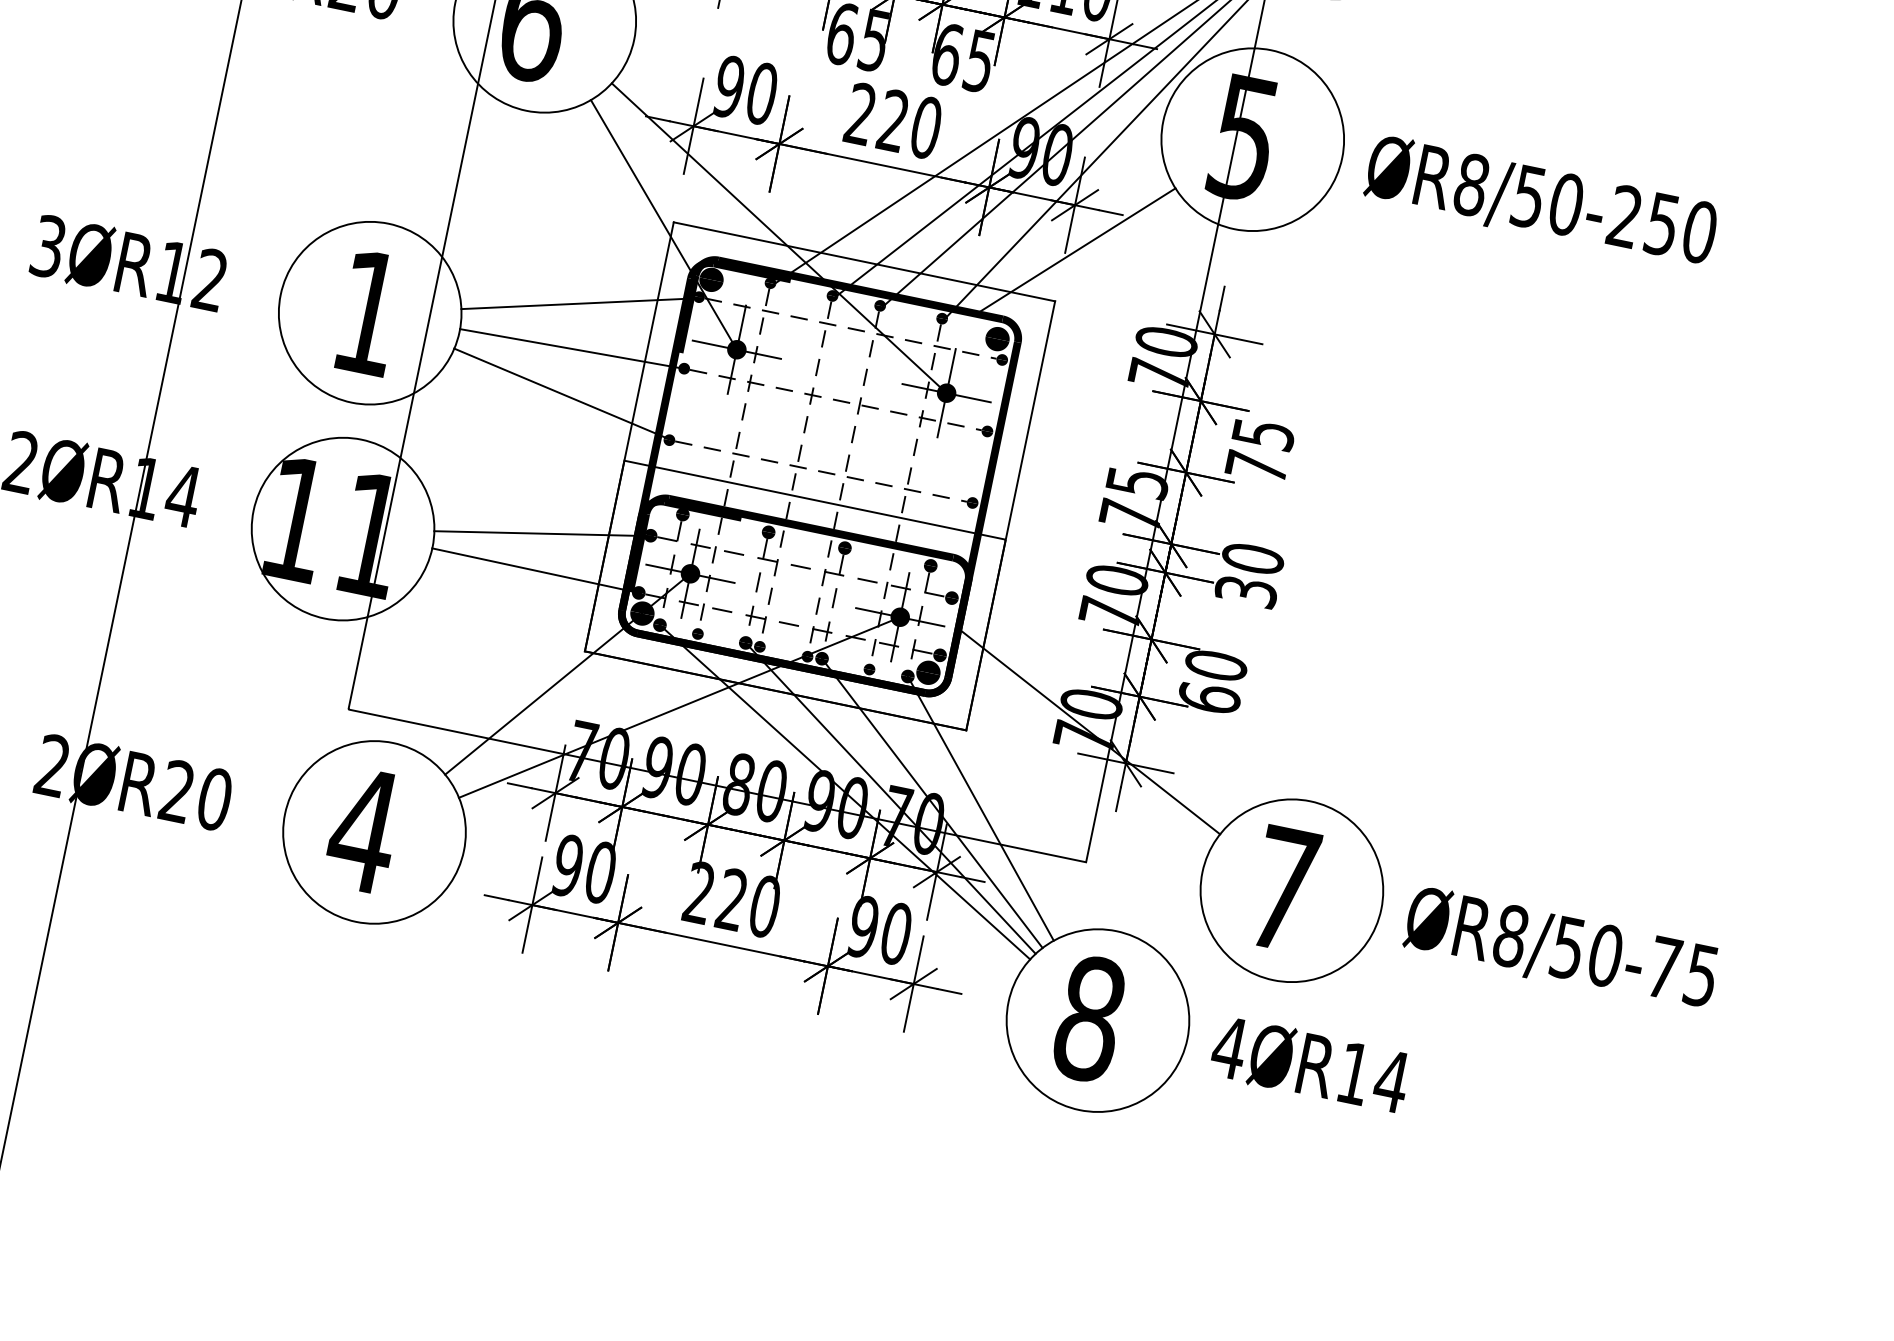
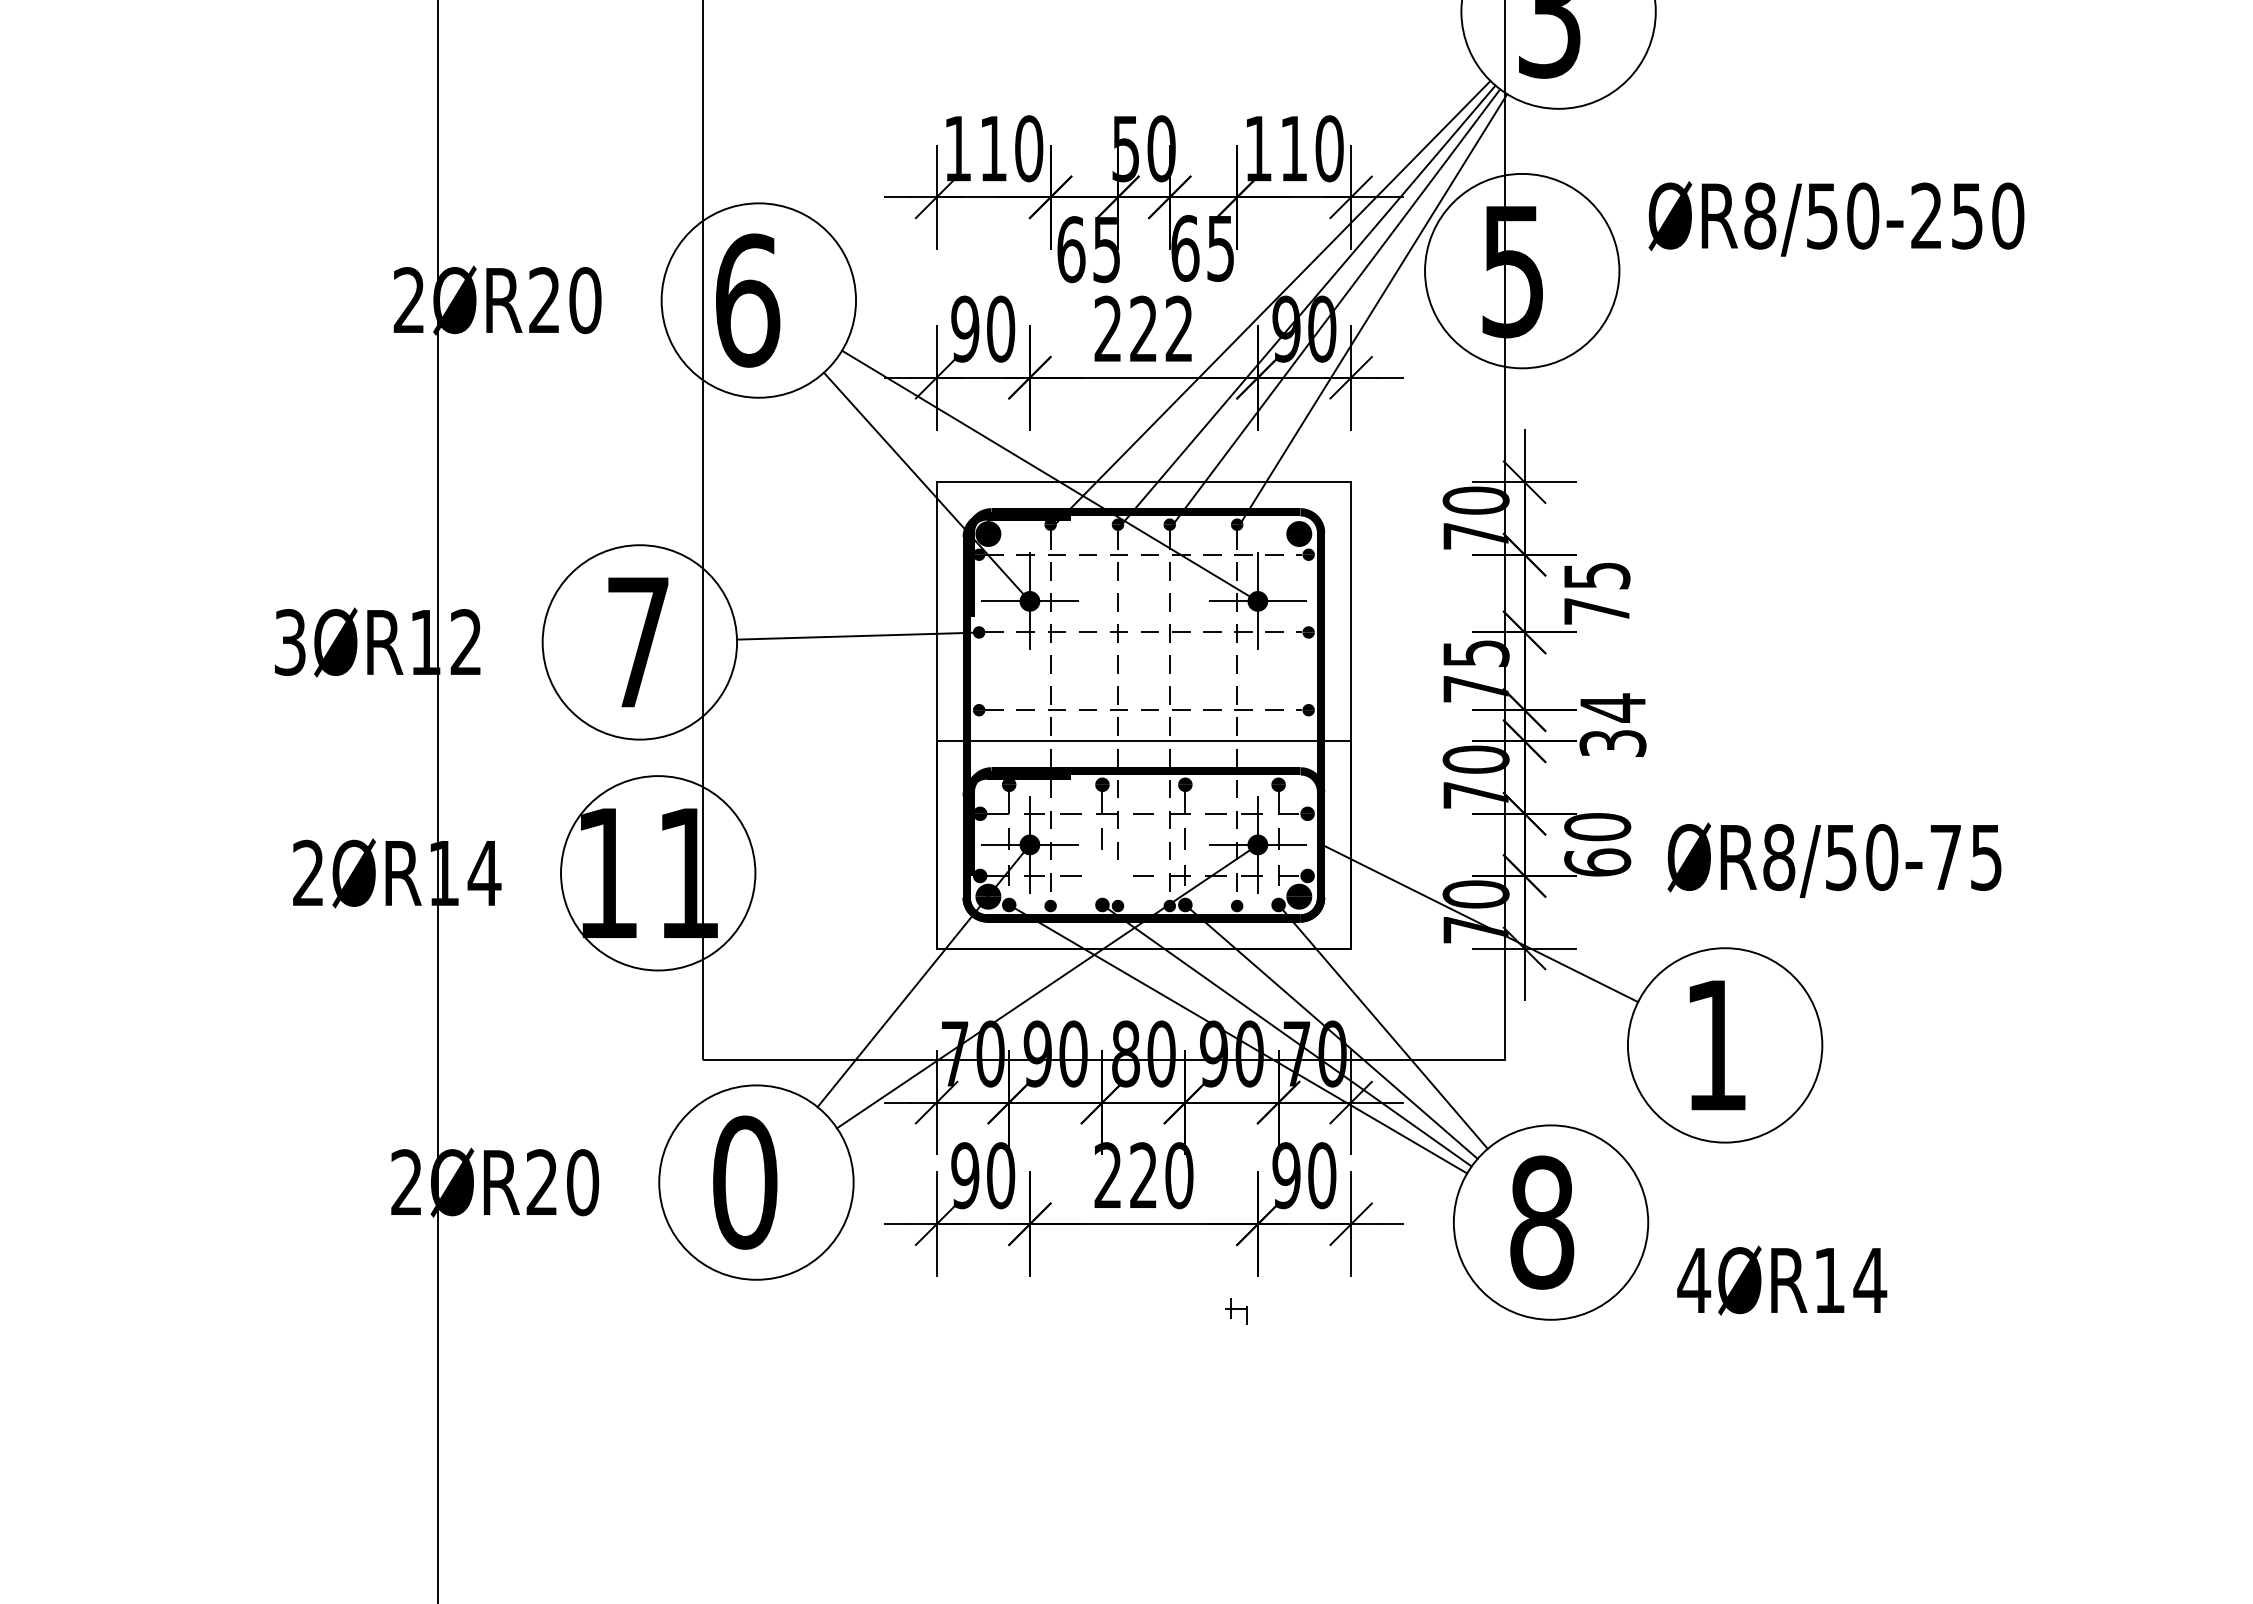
text: (926, 127) -> (1179, 328), 220 -> 222
text: (1541, 201) -> (1836, 218), moved
line: (1075, 251) -> (1361, 425), removed
line: (581, 303) -> (858, 586), removed
text: (368, 313) -> (638, 642), 1 -> 7
line: (564, 394) -> (859, 685), removed
line: (543, 533) -> (867, 834), removed
text: (1252, 558) -> (1612, 707), 30 -> 34
line: (536, 570) -> (868, 874), removed
part: (755, 619) -> (1236, 1311), moved
text: (363, 830) -> (744, 1182), 4 -> 0
text: (1283, 889) -> (1716, 1045), 7 -> 1
text: (1561, 948) -> (1834, 859), moved
text: (1310, 1064) -> (1782, 1280), moved

